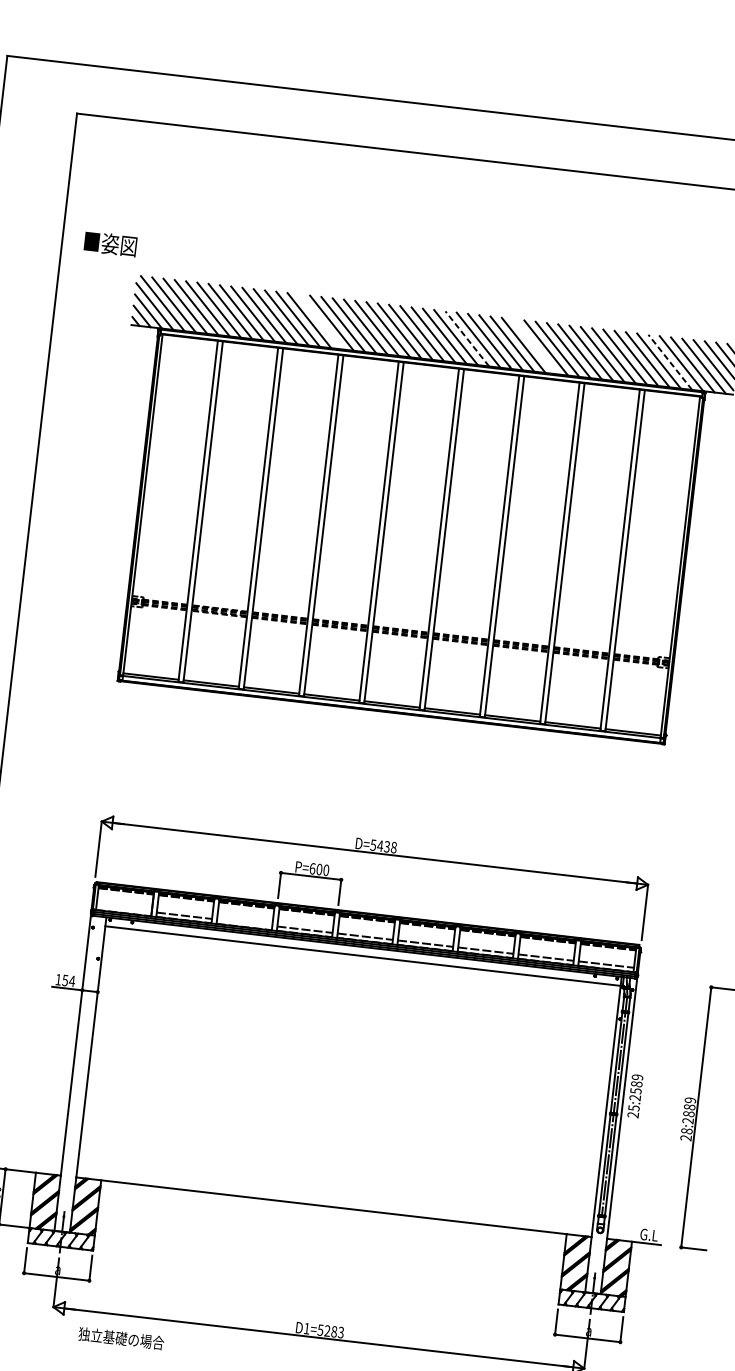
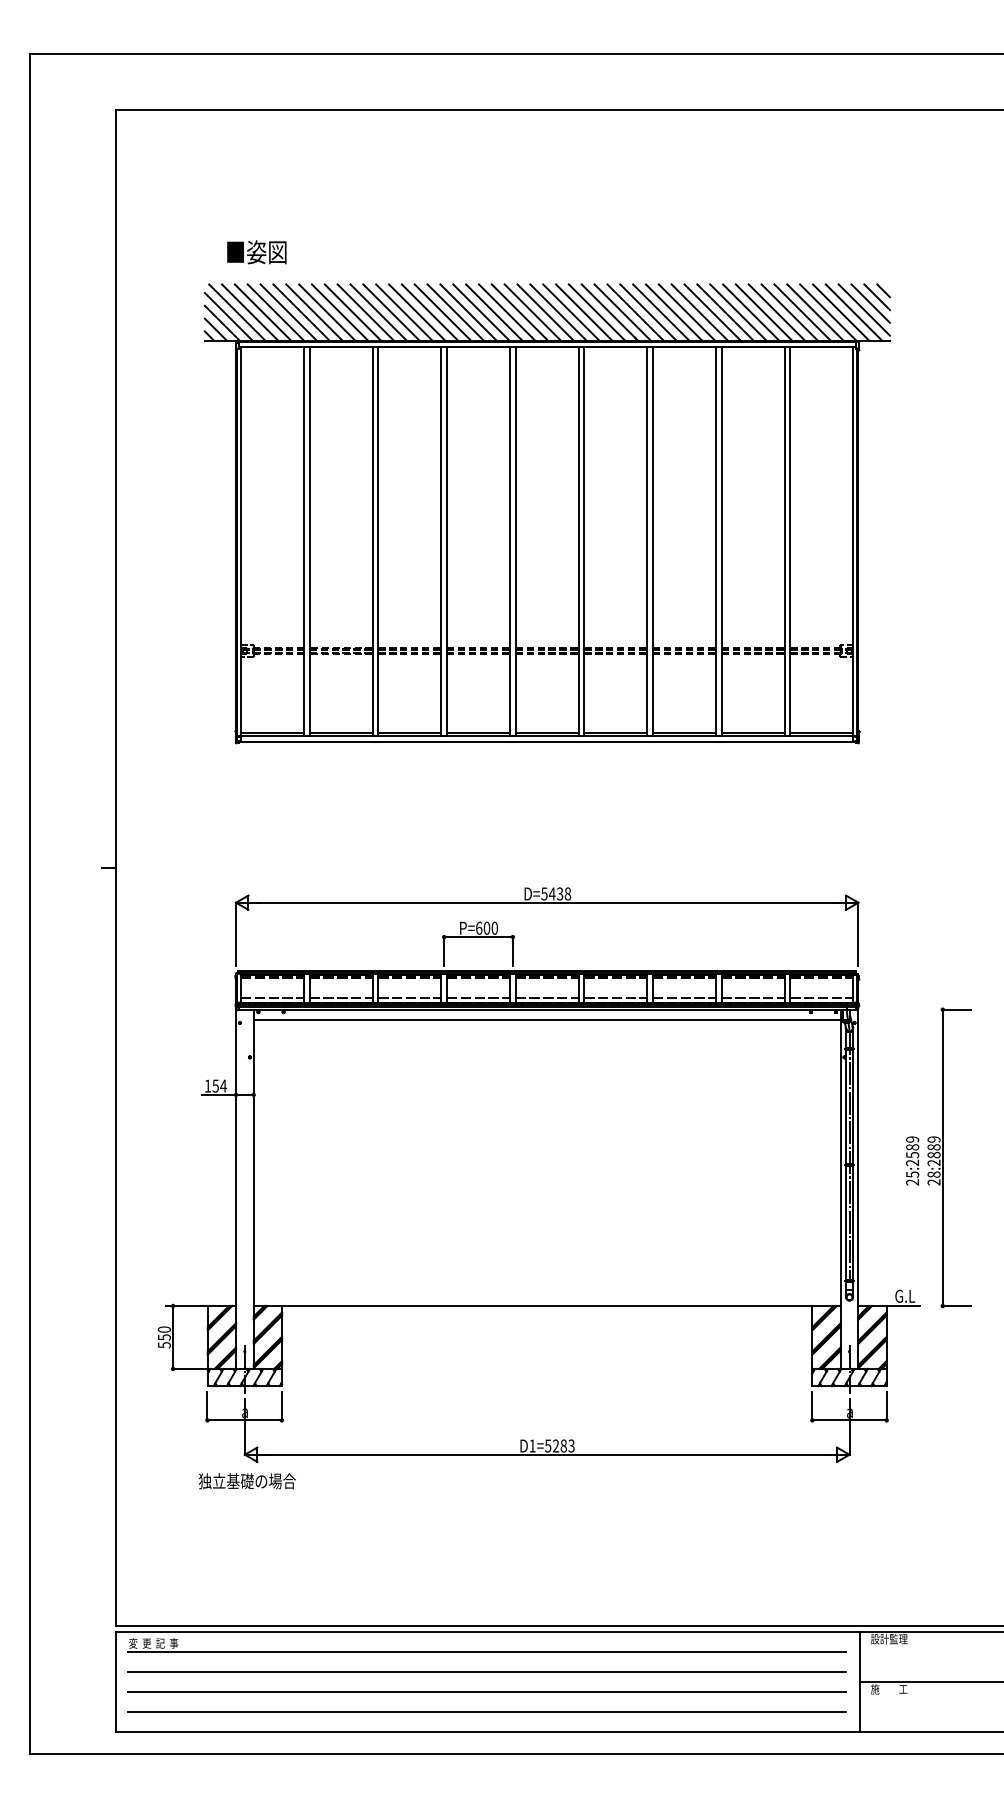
text: (110, 244) -> (256, 252), moved
line: (321, 321) -> (417, 312), added
line: (467, 338) -> (584, 312), dashed -> solid
line: (535, 346) -> (661, 312), added
line: (670, 362) -> (815, 312), dashed -> solid
line: (124, 908) -> (272, 997), added
line: (244, 922) -> (409, 997), added
text: (635, 1095) -> (912, 1160), moved
text: (121, 1338) -> (247, 1481), moved

